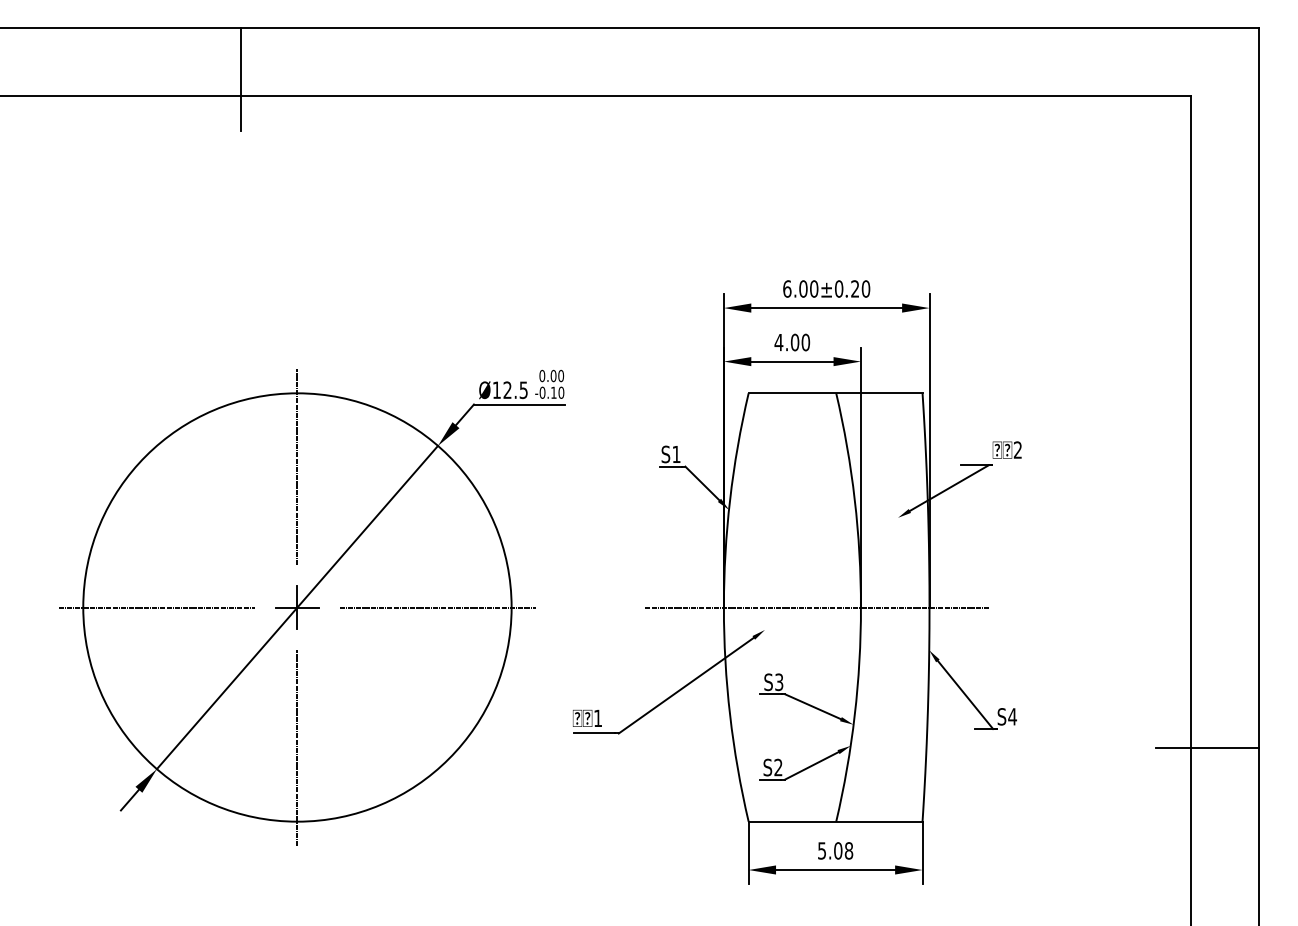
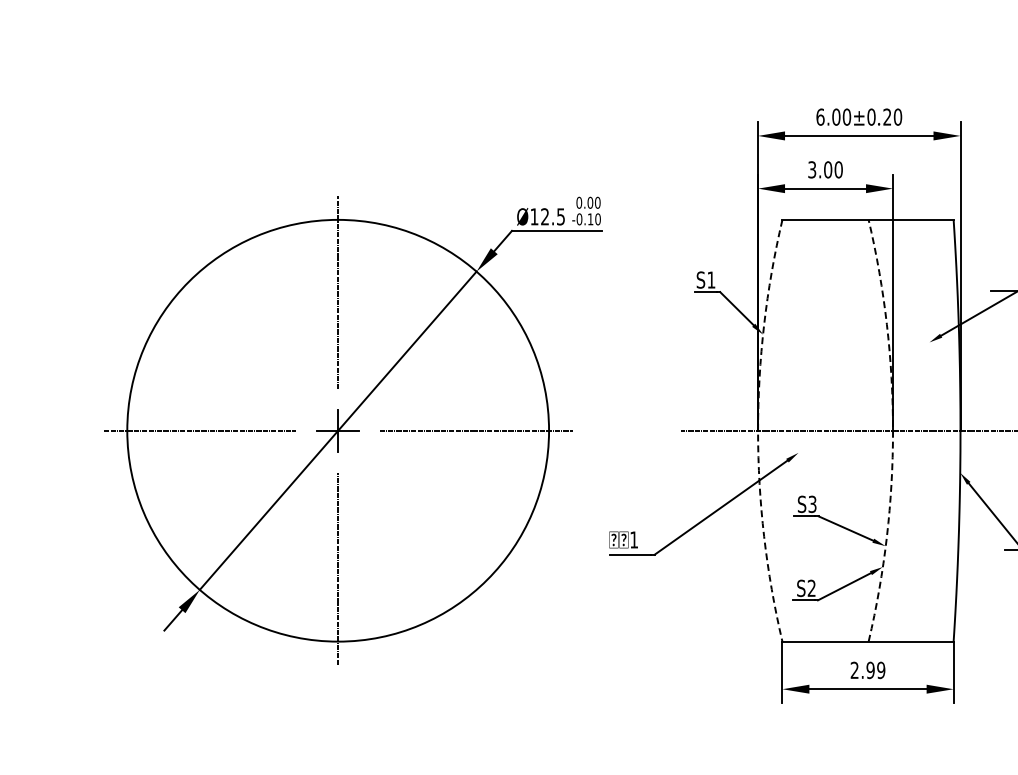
text: (778, 342) -> (811, 169), 4.00 -> 3.00
arc: (723, 607) -> (757, 430), solid -> dashed
arc: (860, 607) -> (892, 430), solid -> dashed
text: (835, 850) -> (867, 670), 5.08 -> 2.99

